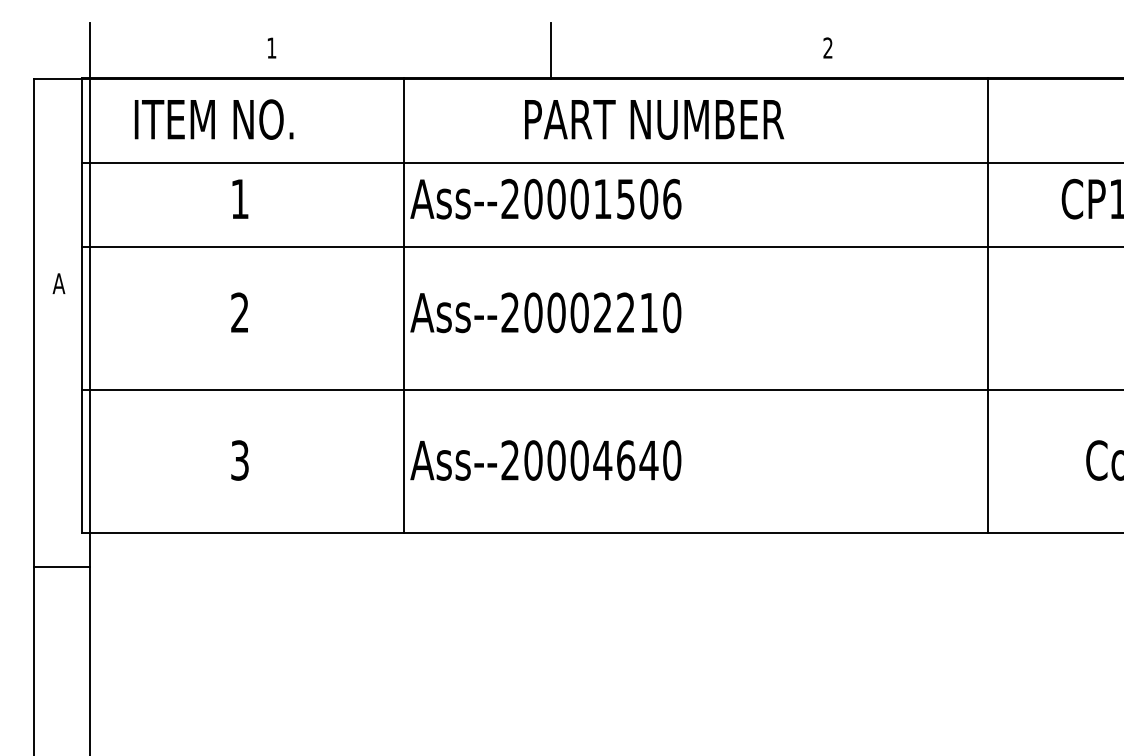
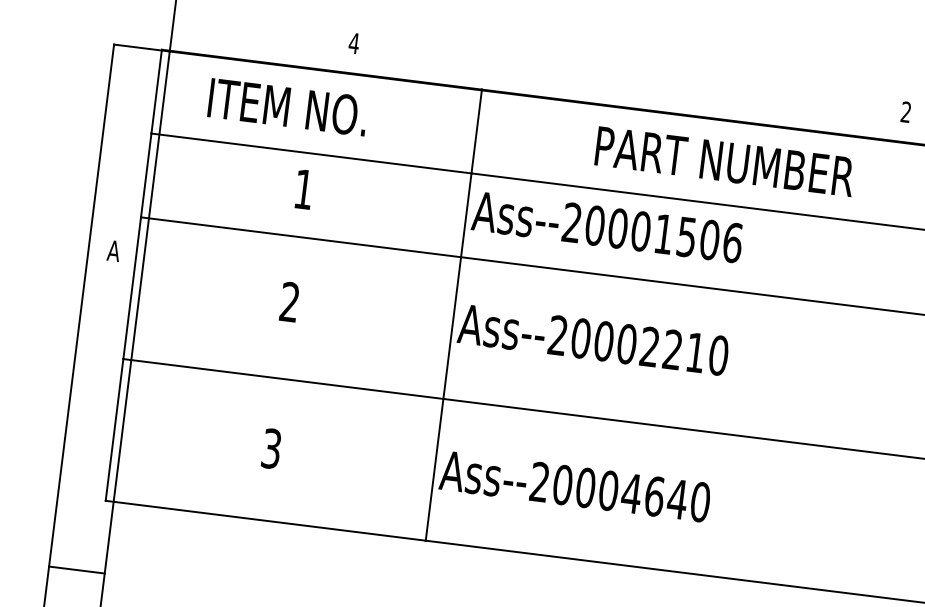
text: (271, 47) -> (353, 42), 1 -> 4
line: (550, 50) -> (630, 80), removed
line: (61, 566) -> (76, 569), moved

